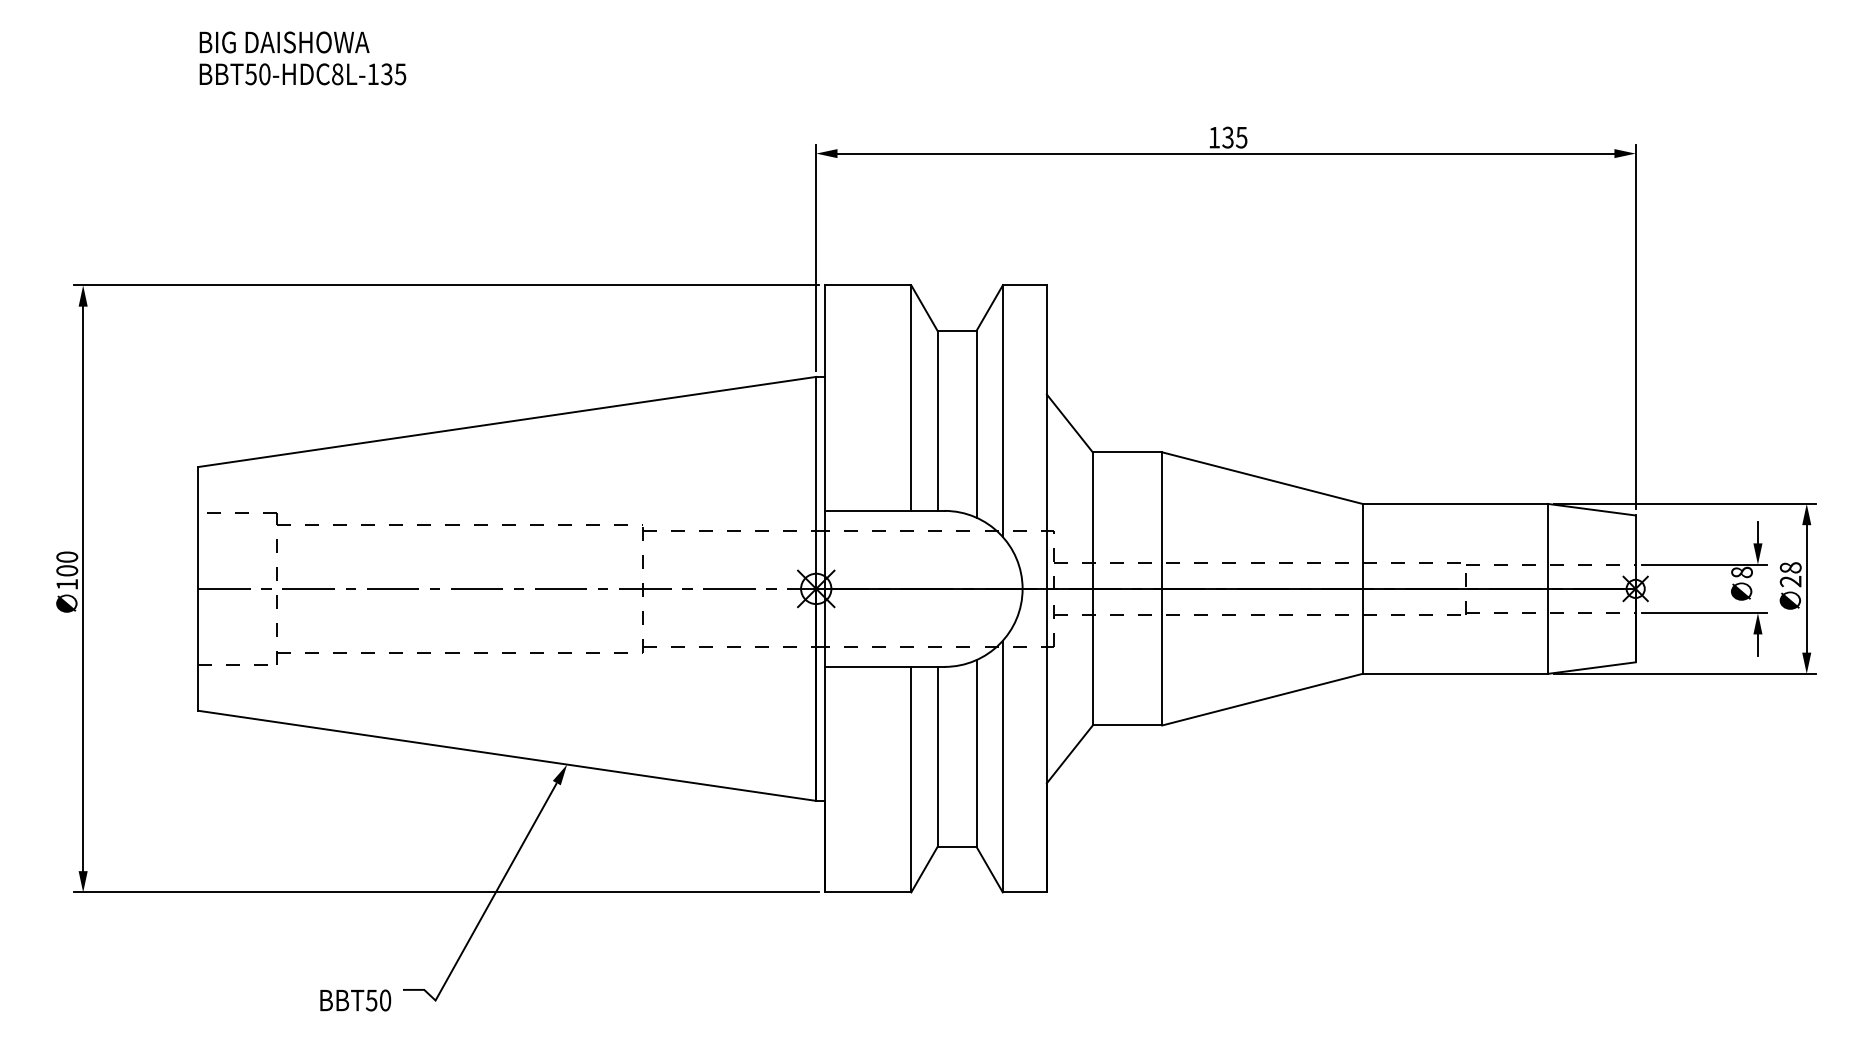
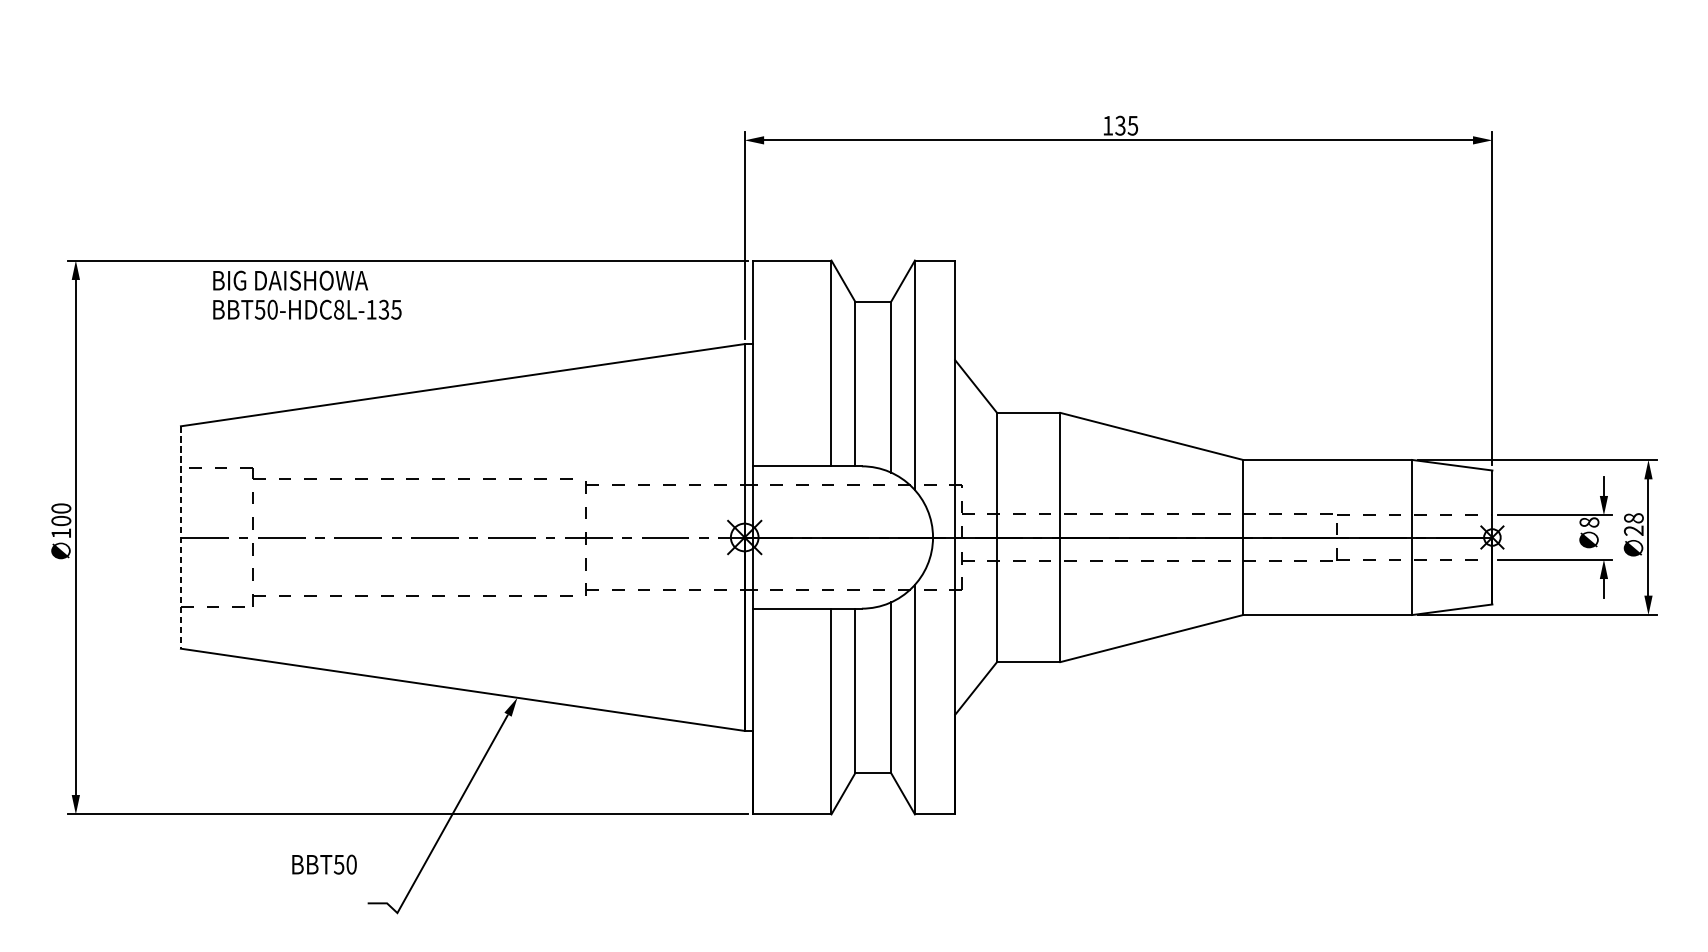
text: (302, 58) -> (307, 295), moved
line: (198, 588) -> (181, 537), solid -> dashed
text: (355, 1000) -> (324, 864), moved

